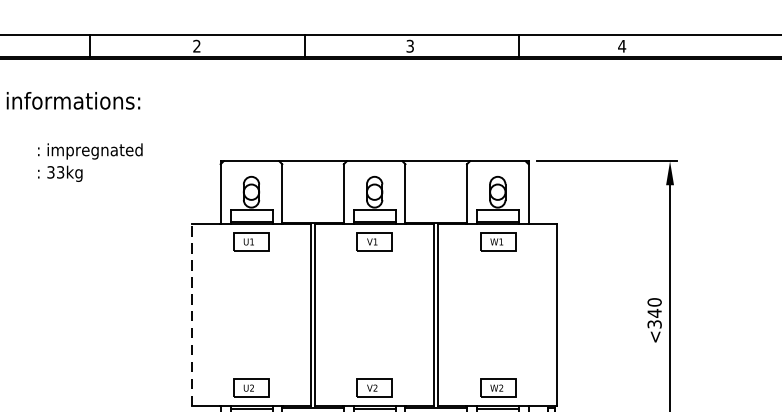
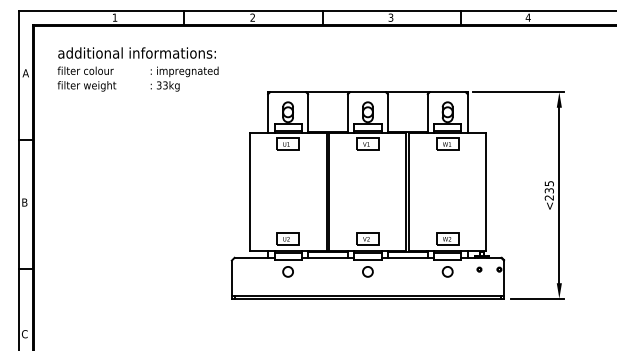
text: (90, 161) -> (184, 78), moved
text: (653, 312) -> (548, 190), <340 -> <235
line: (191, 316) -> (249, 192), dashed -> solid

